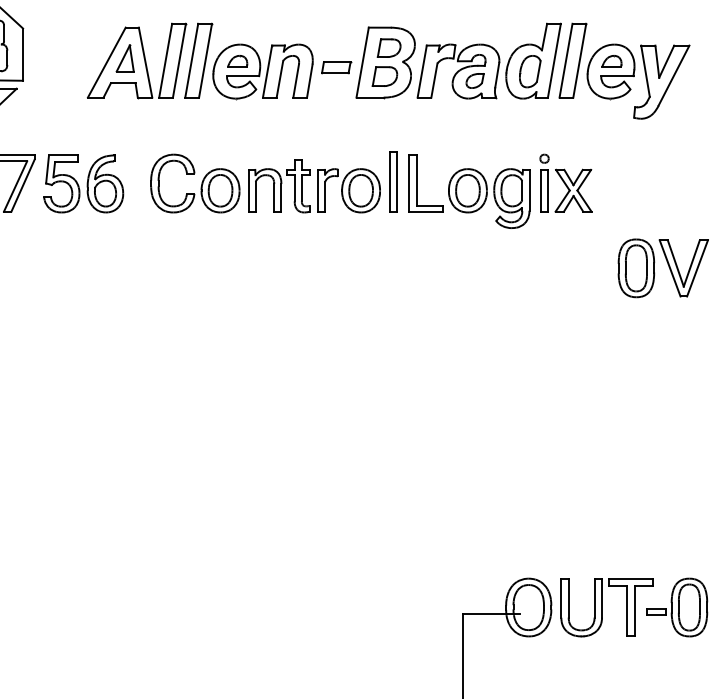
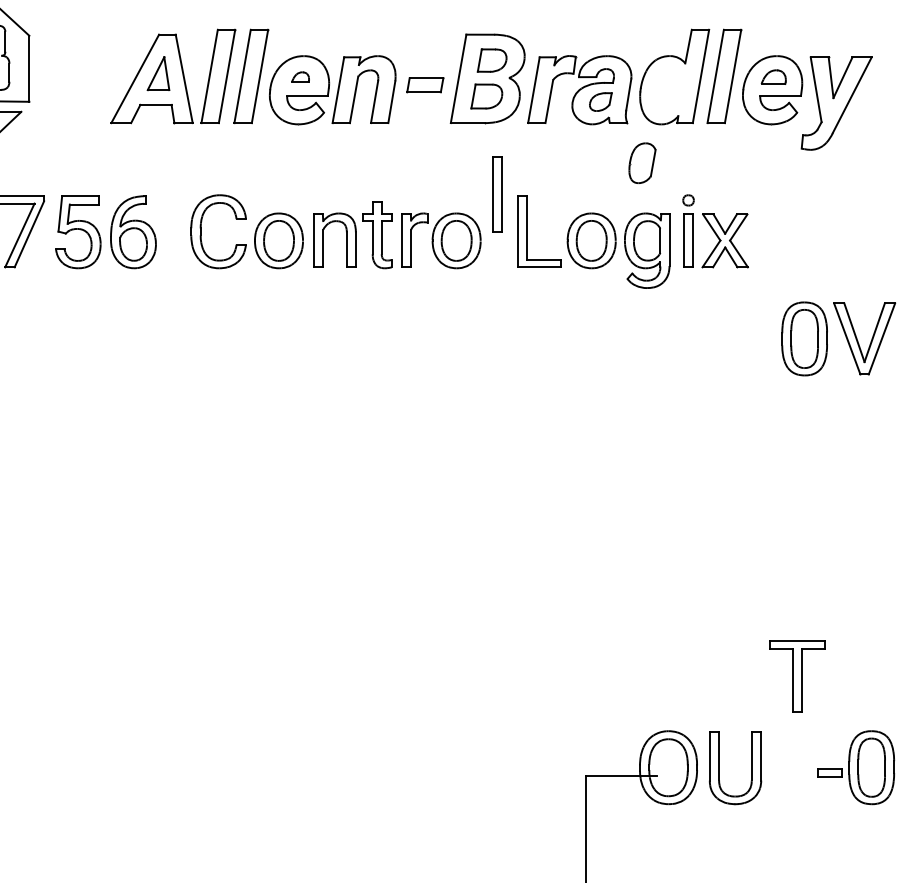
part: (237, 60) -> (300, 76), size x0.7
part: (530, 71) -> (642, 162), moved
part: (393, 181) -> (497, 194), moved
part: (630, 607) -> (797, 676), moved

